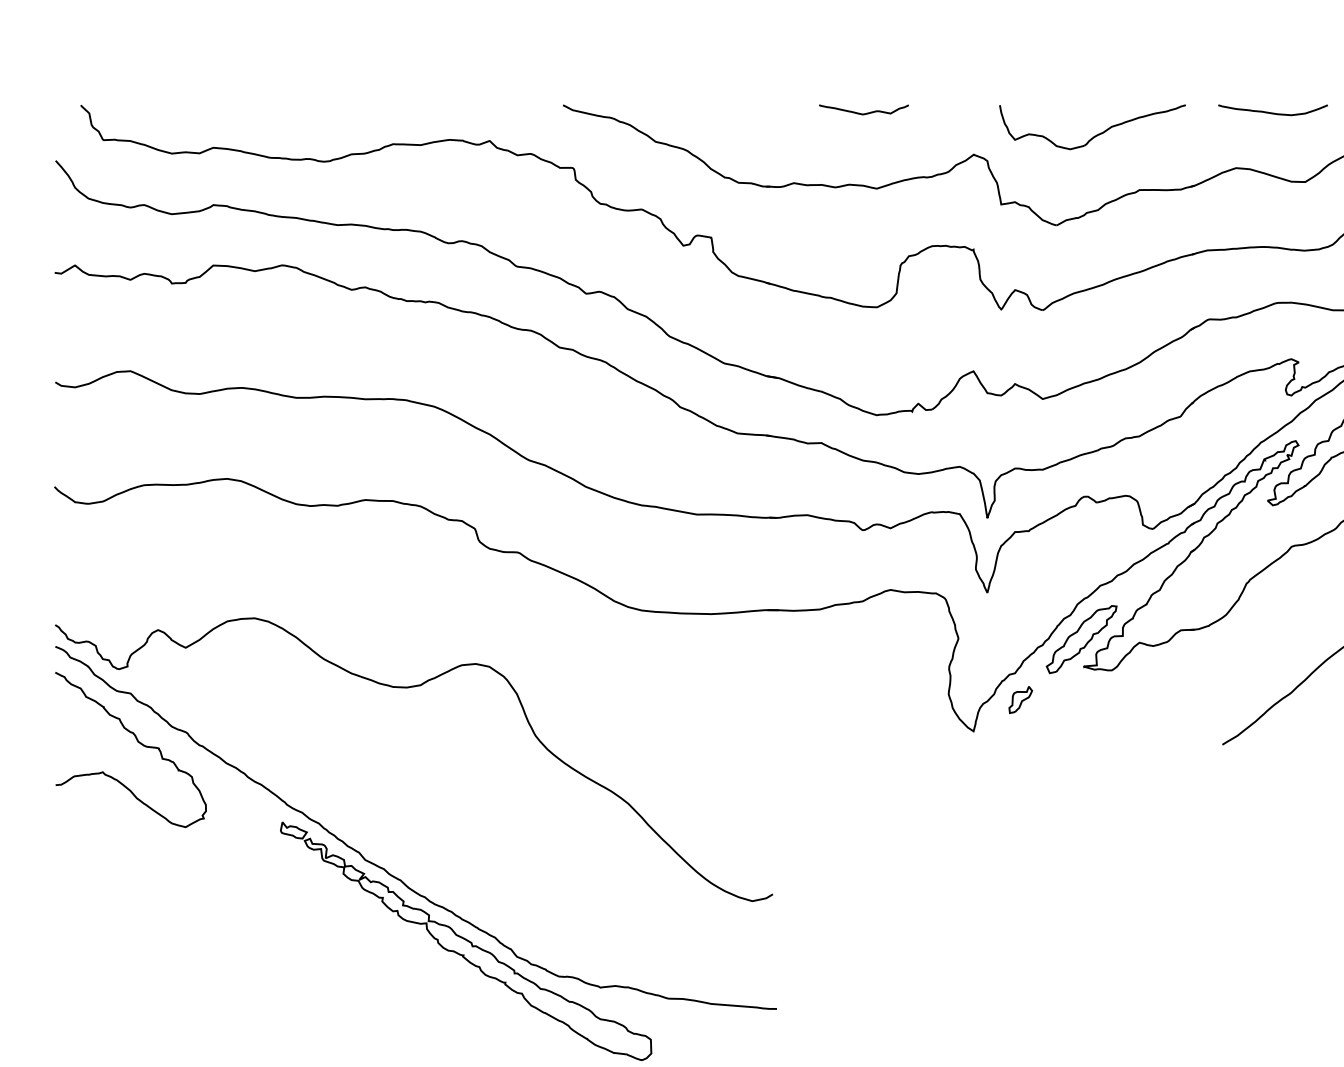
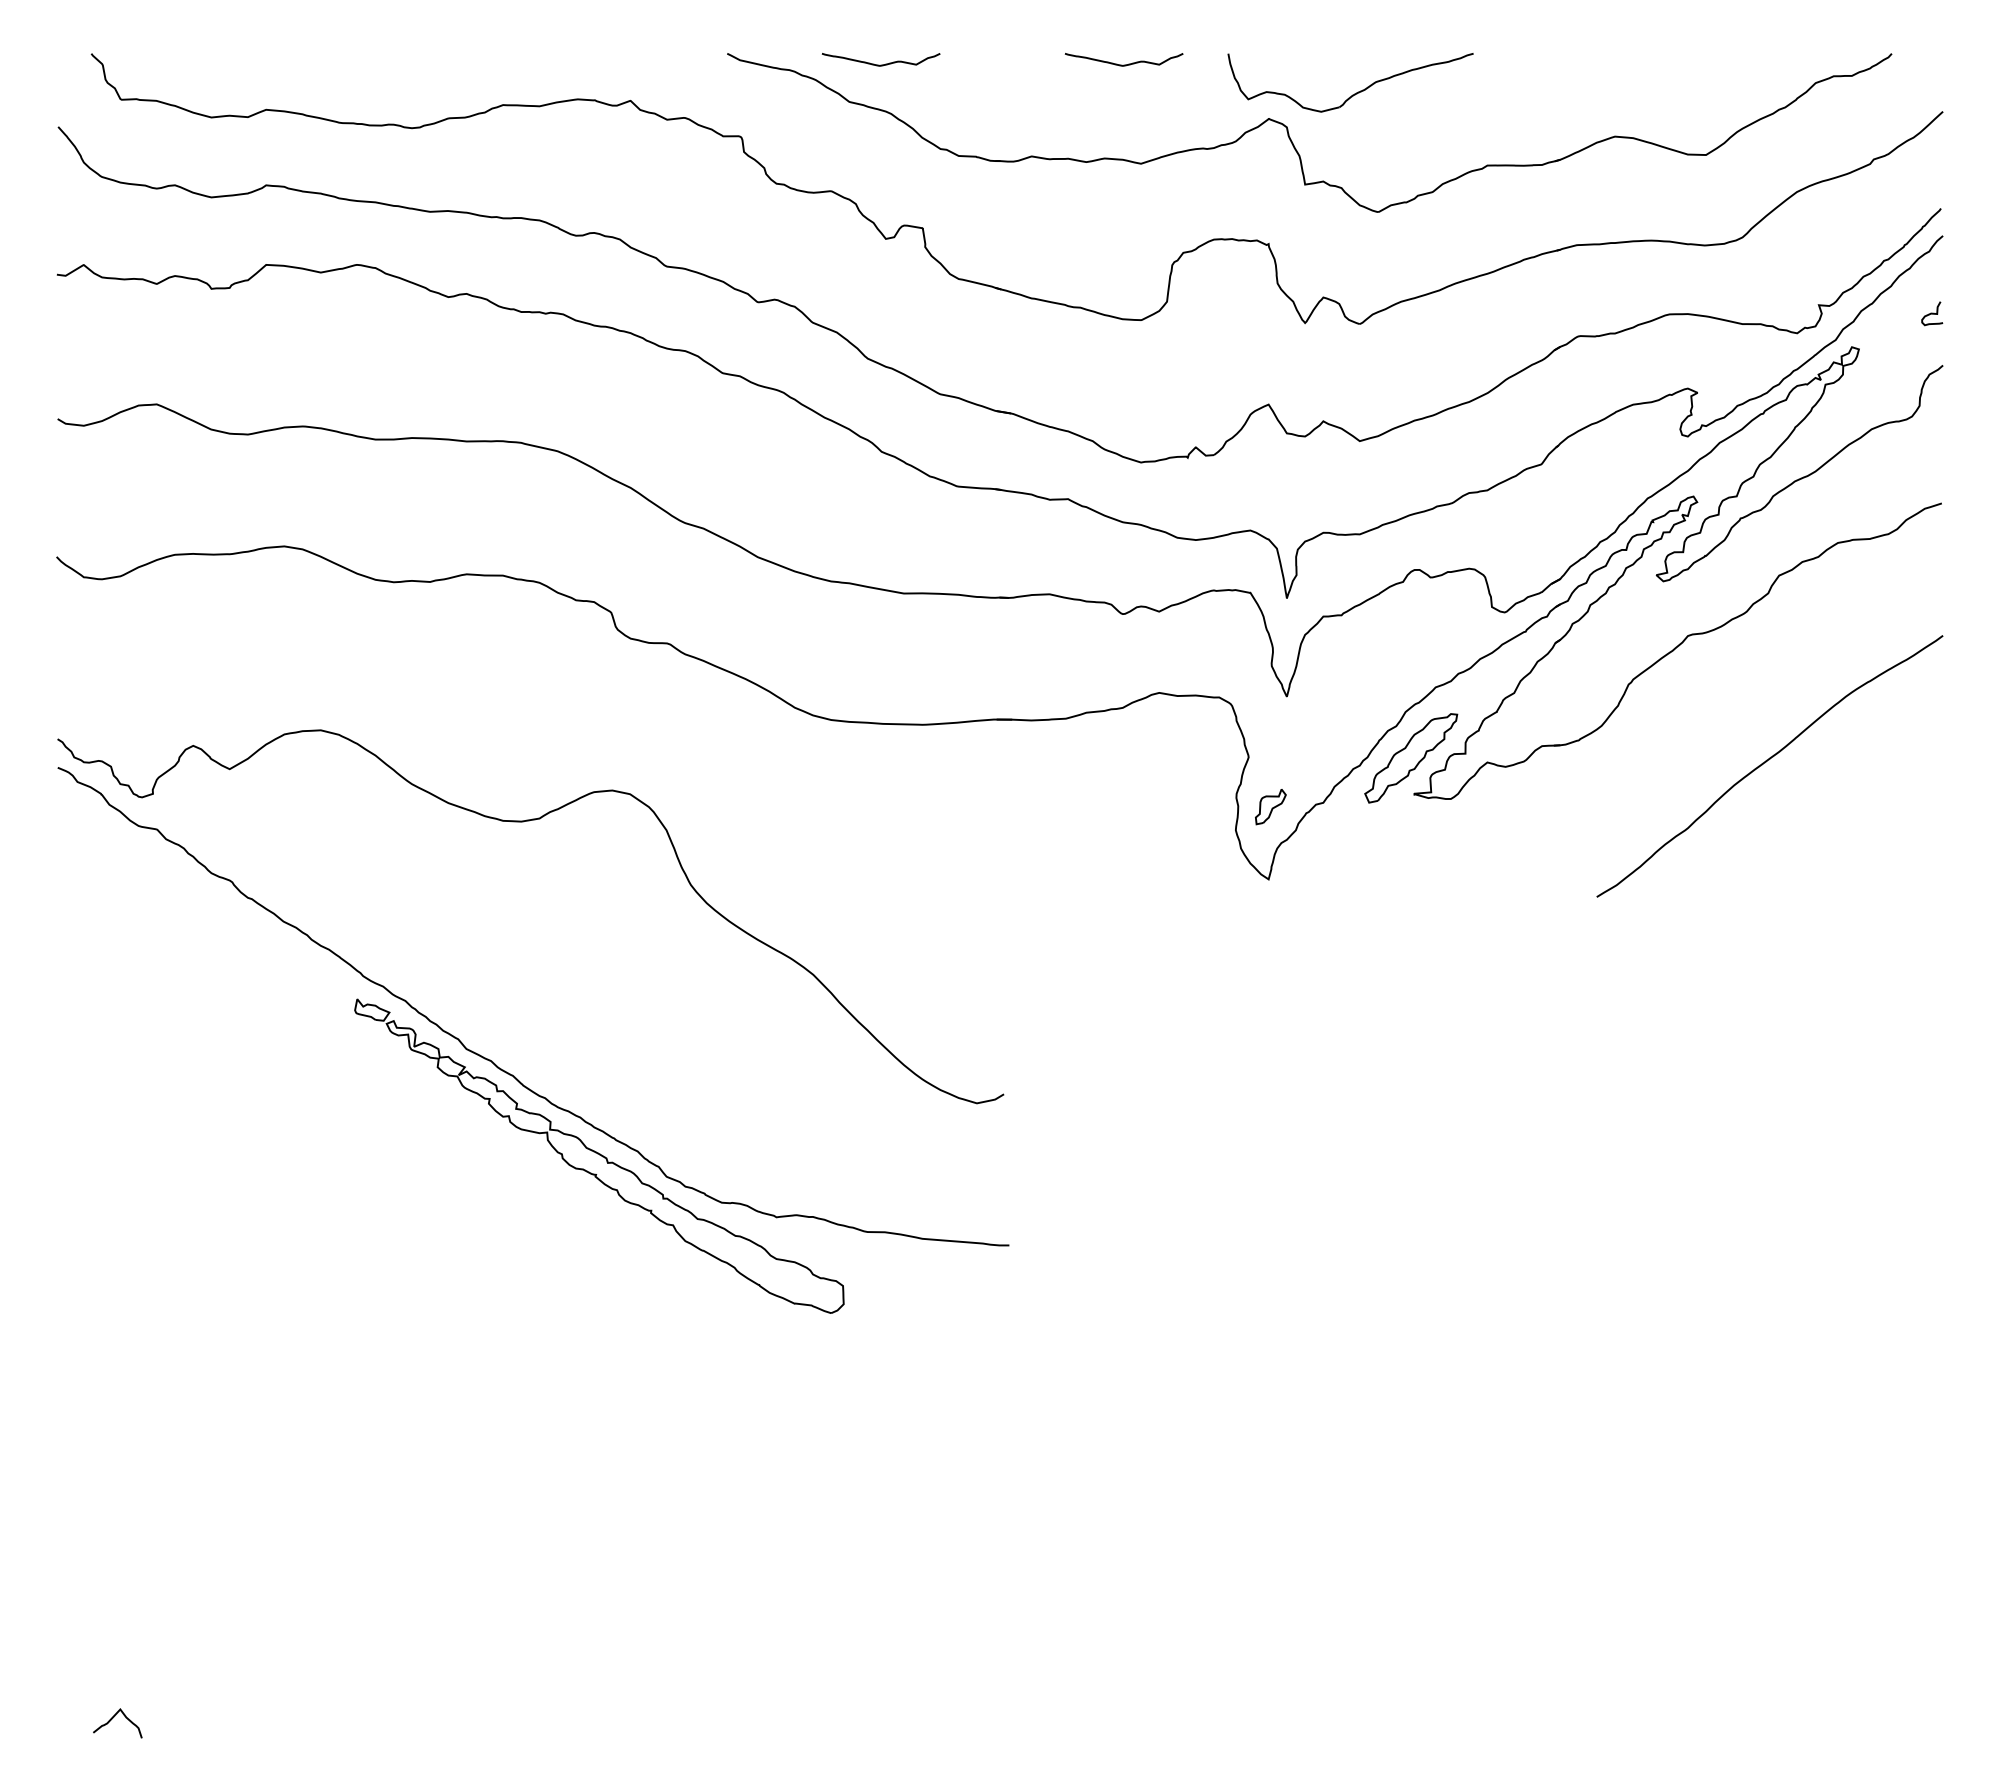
curve: (1273, 112) -> (1663, 63), removed
curve: (679, 113) -> (880, 64), added
part: (1097, 134) -> (1356, 92), moved
part: (1020, 700) -> (1270, 807), moved
curve: (137, 742) -> (166, 893), removed

